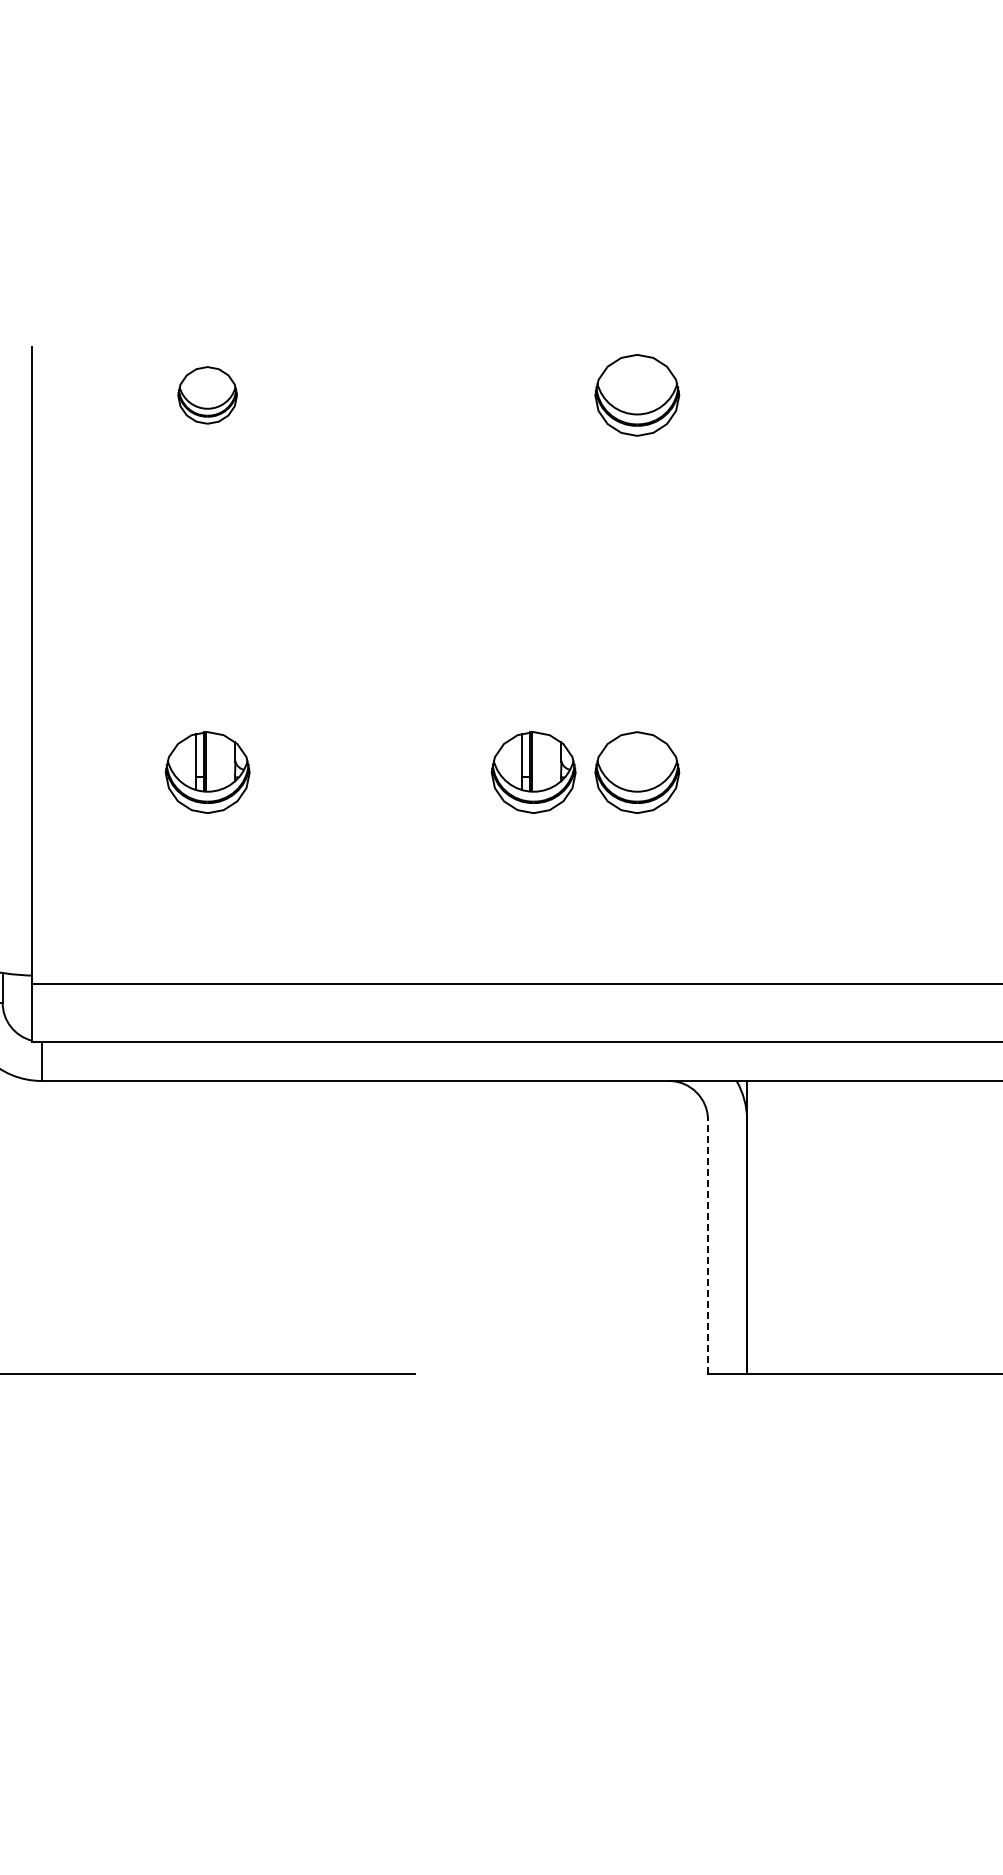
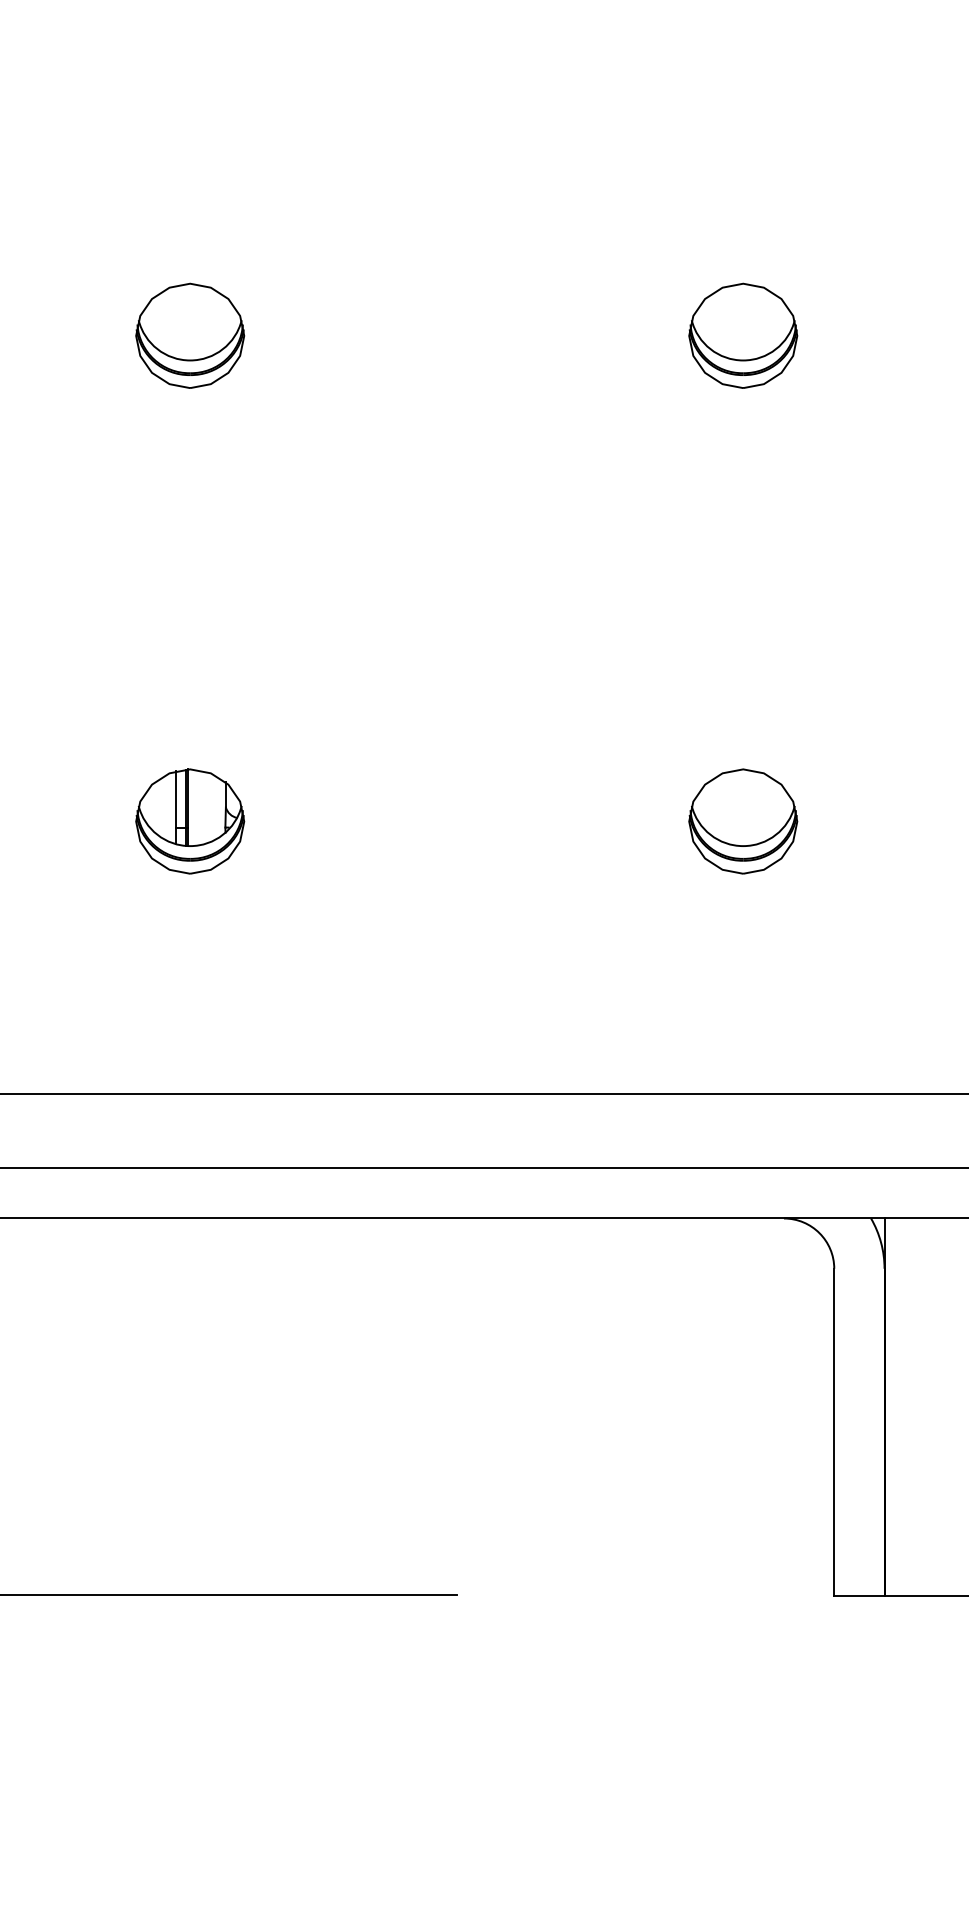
part: (207, 395) -> (189, 336), size x1.43
part: (533, 772) -> (609, 821), removed
line: (708, 1246) -> (834, 1431), dashed -> solid

